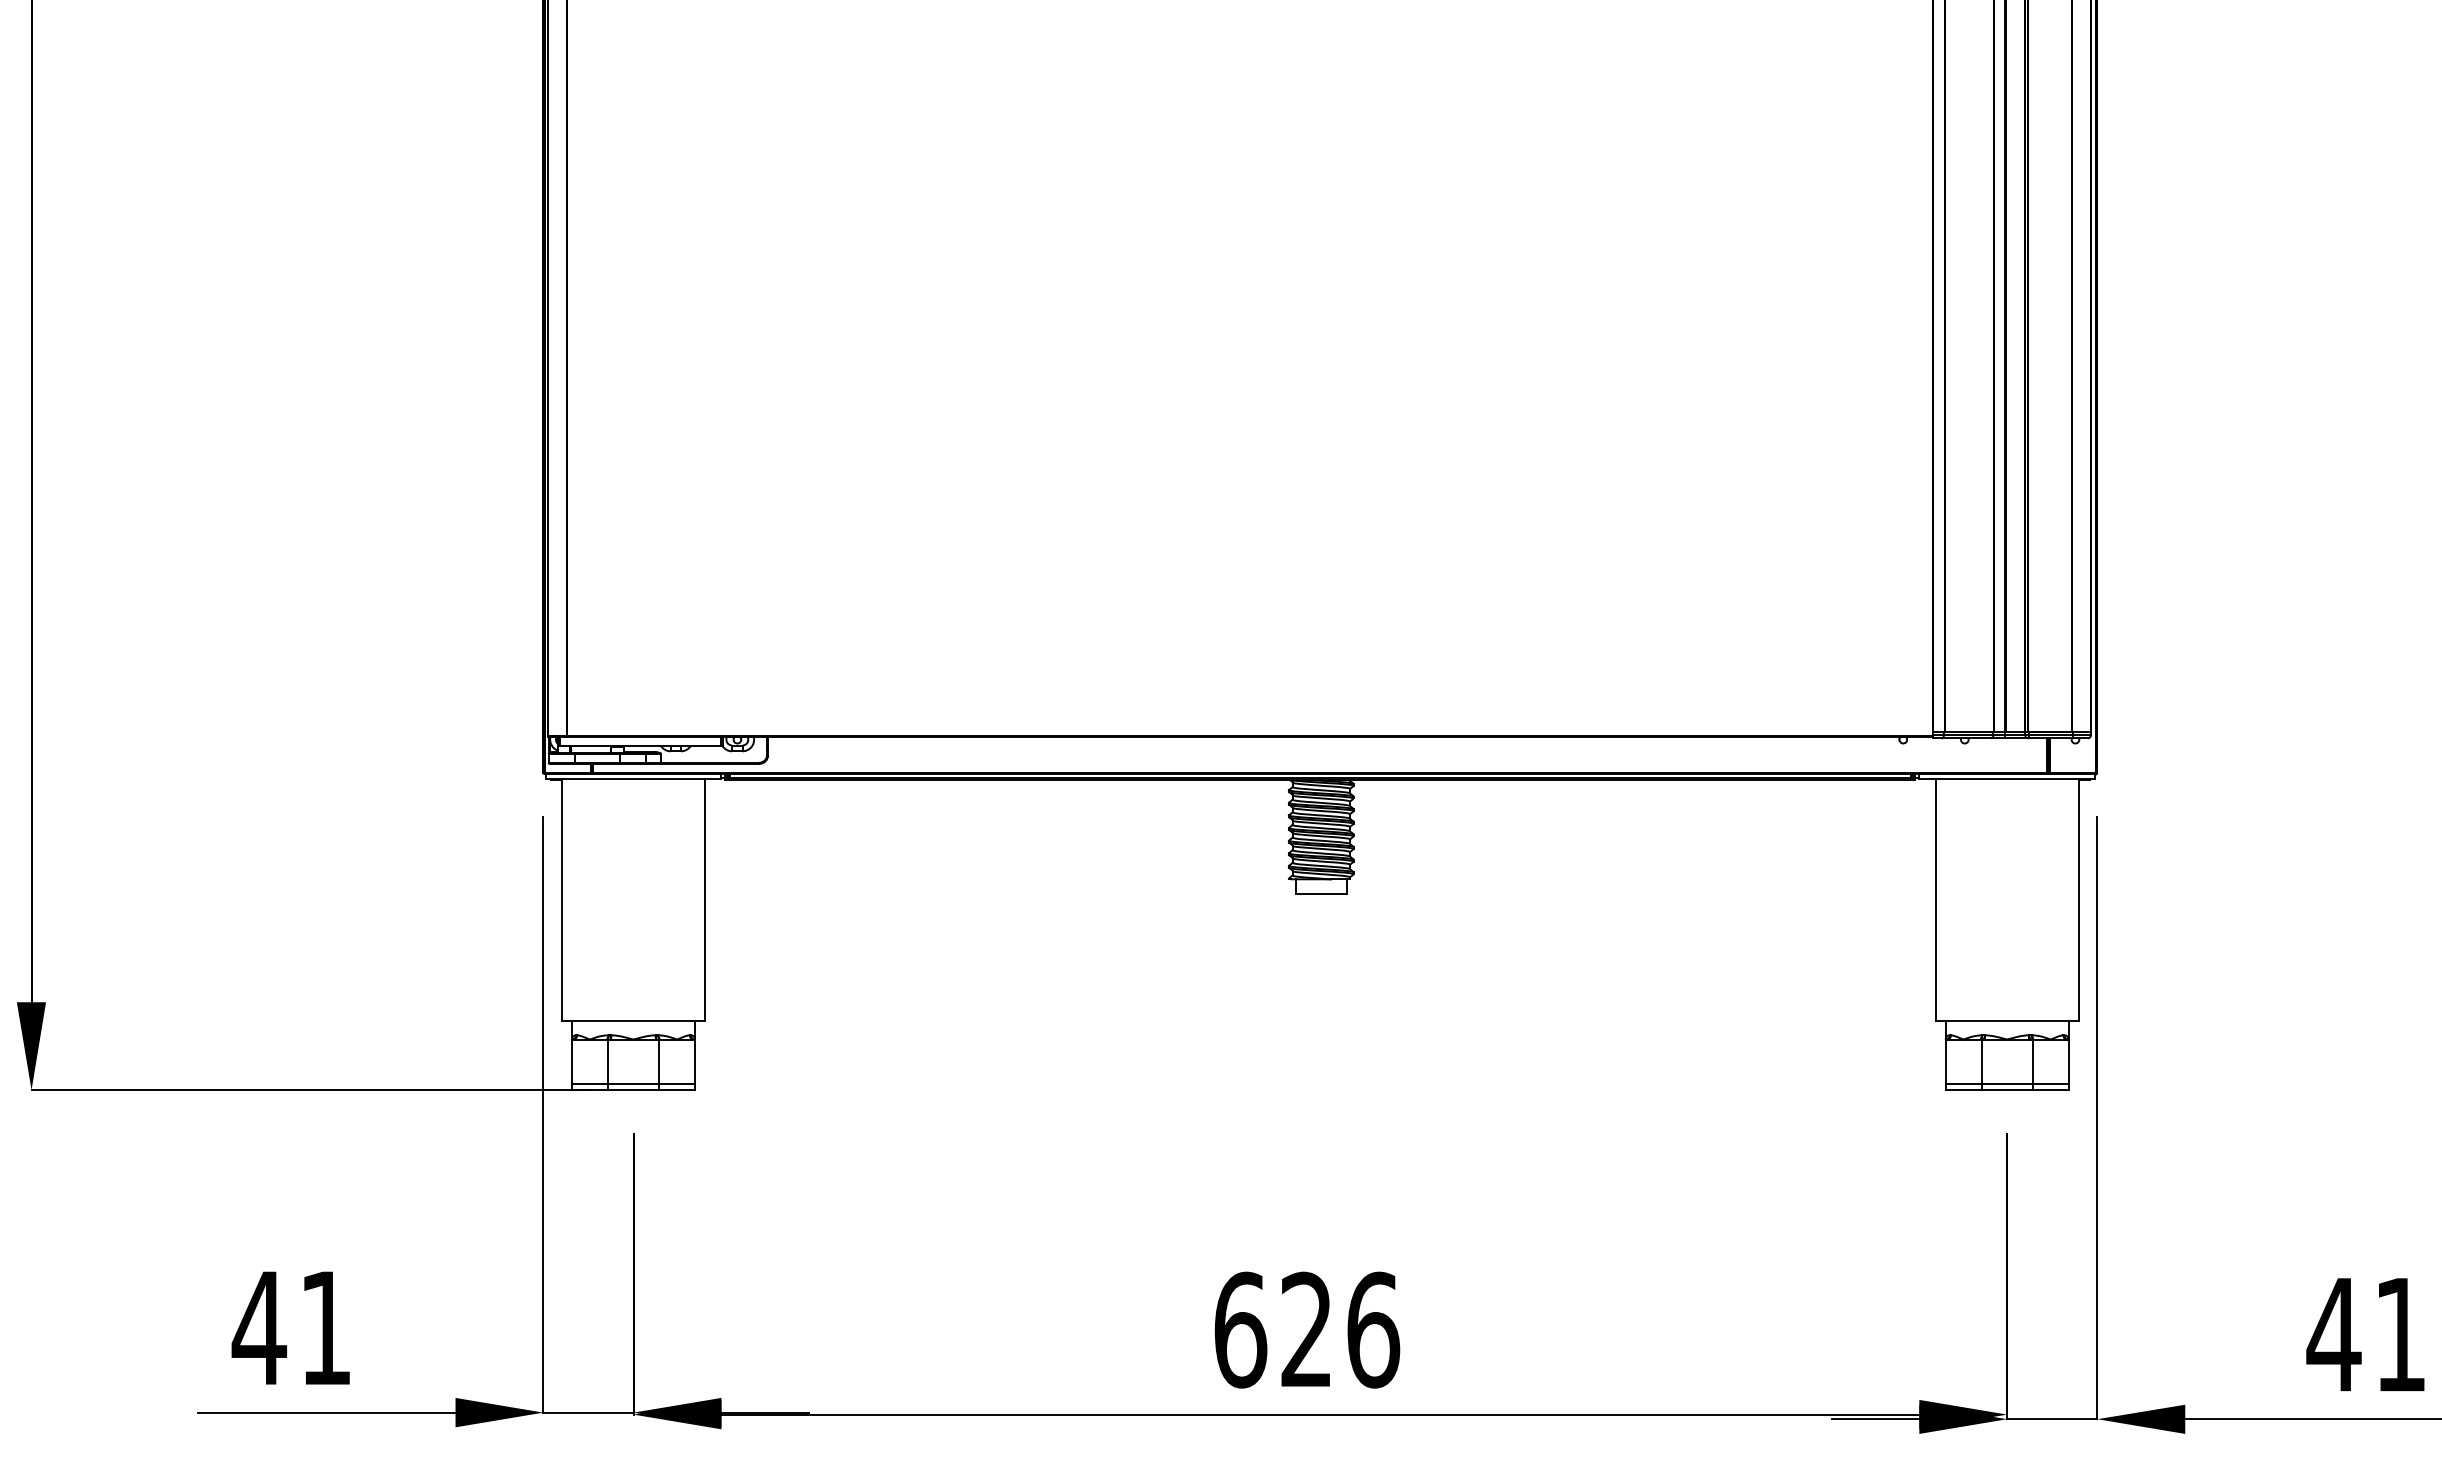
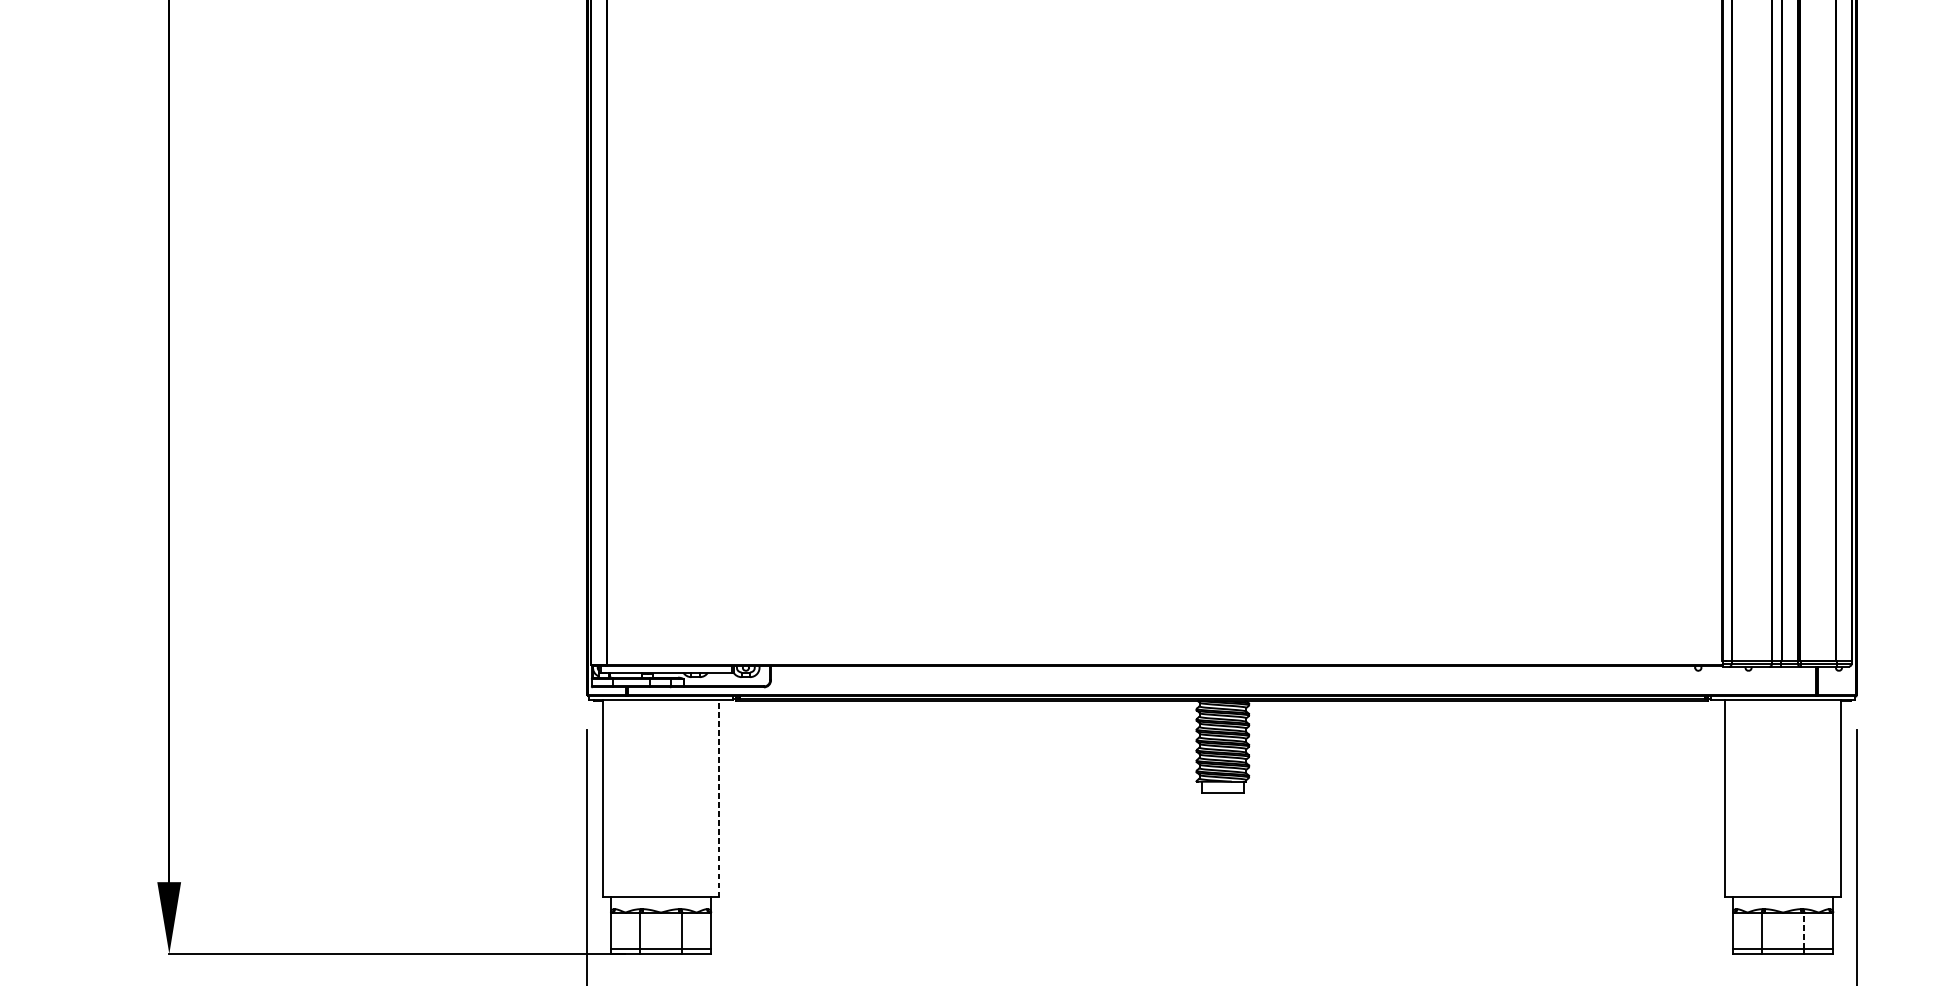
line: (704, 900) -> (719, 799), solid -> dashed
line: (2032, 1061) -> (1803, 930), solid -> dashed

